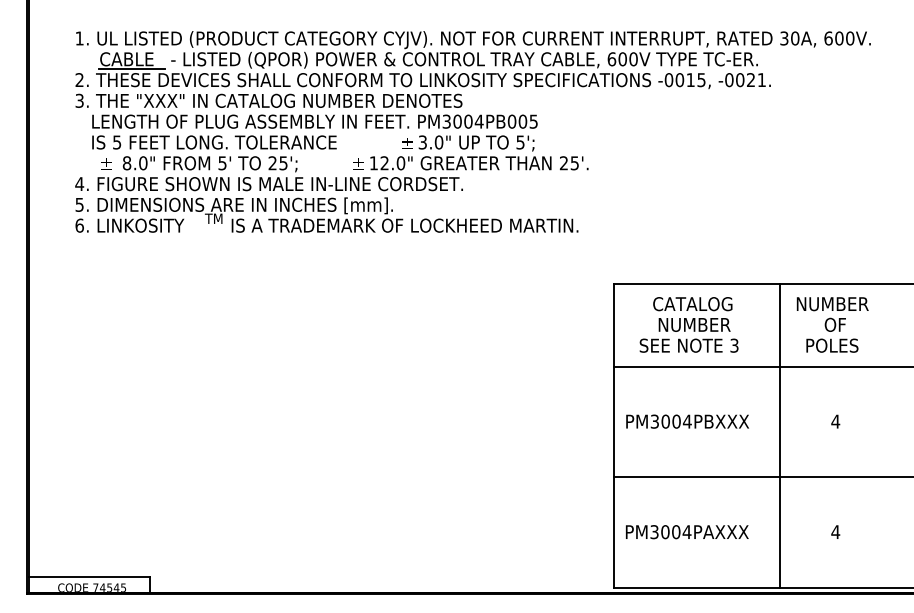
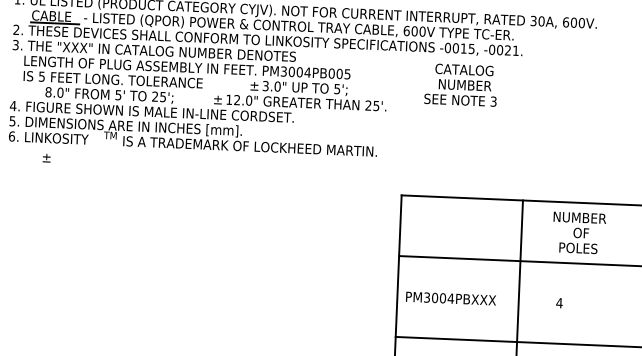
text: (106, 163) -> (46, 157), moved
text: (688, 324) -> (460, 84), moved
text: (832, 324) -> (579, 232), moved

